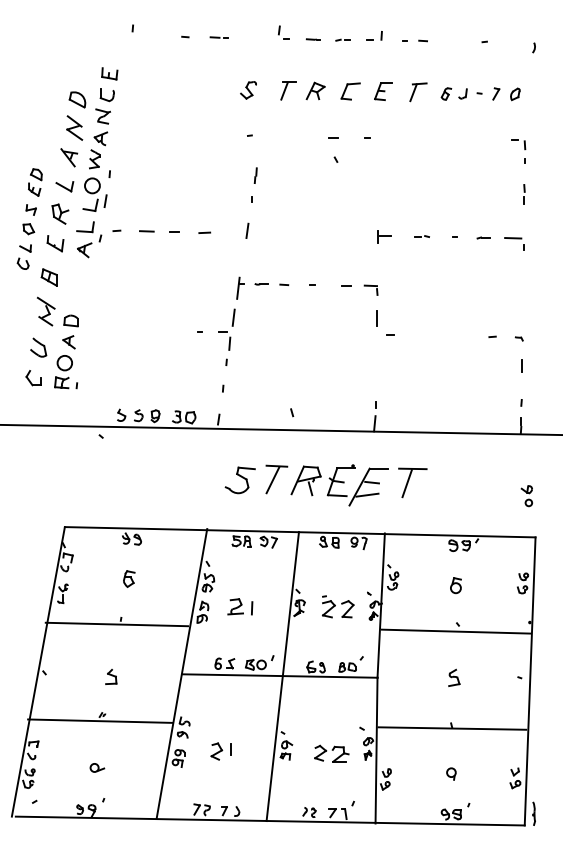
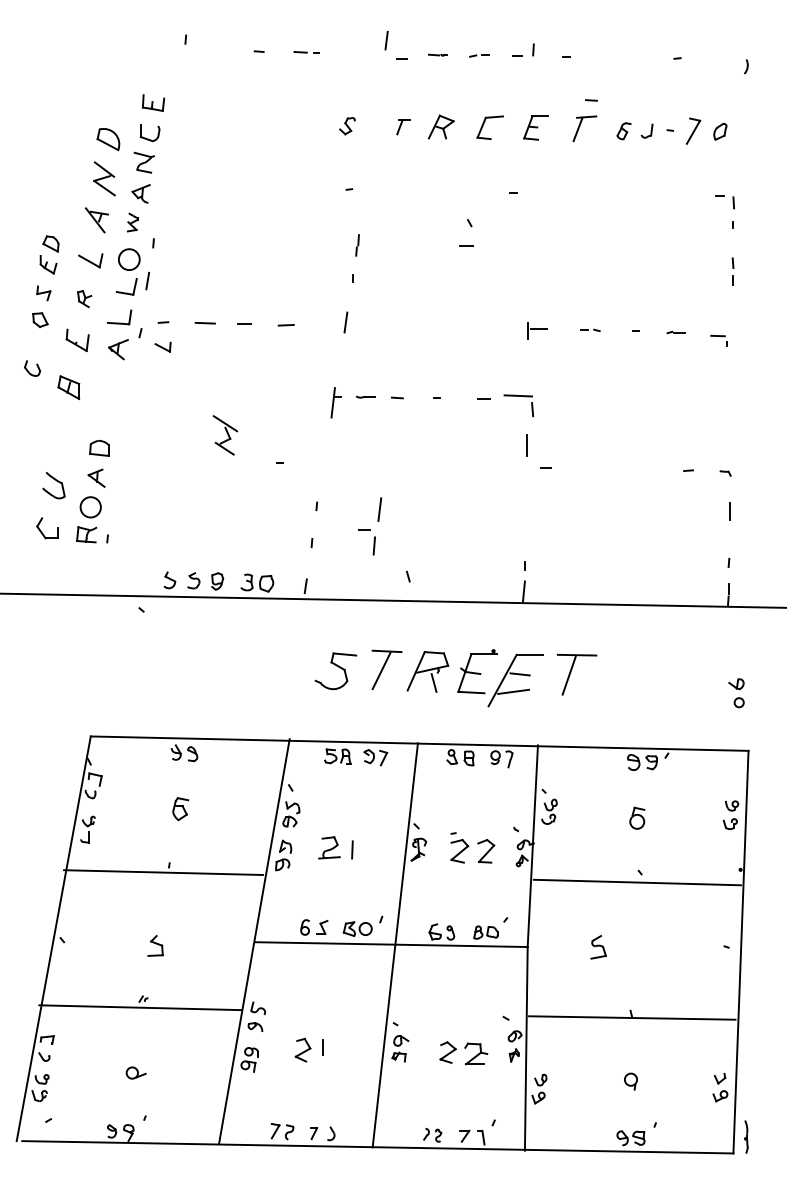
part: (283, 32) -> (396, 45), size x1.6
line: (422, 40) -> (590, 99), moved
part: (248, 90) -> (347, 126), size x0.7
part: (288, 90) -> (403, 126), size x0.6
part: (496, 93) -> (693, 130), size x1.6
line: (333, 137) -> (466, 245), moved
part: (94, 159) -> (132, 222), size x0.7
part: (60, 213) -> (84, 298), size x0.6
part: (514, 243) -> (719, 340), size x0.6
part: (25, 248) -> (162, 347), moved
part: (370, 289) -> (517, 404), size x1.6
part: (45, 311) -> (224, 435), moved
part: (226, 329) -> (369, 526), moved
part: (454, 677) -> (598, 946), moved

